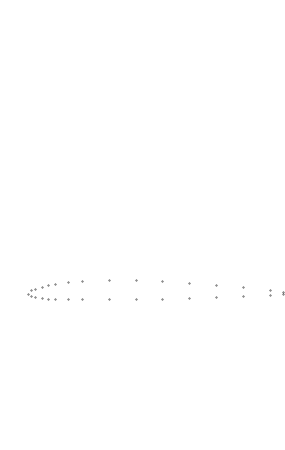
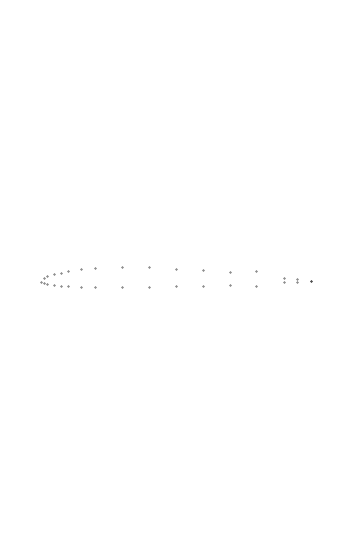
part: (243, 292) -> (257, 279), size x1.6

